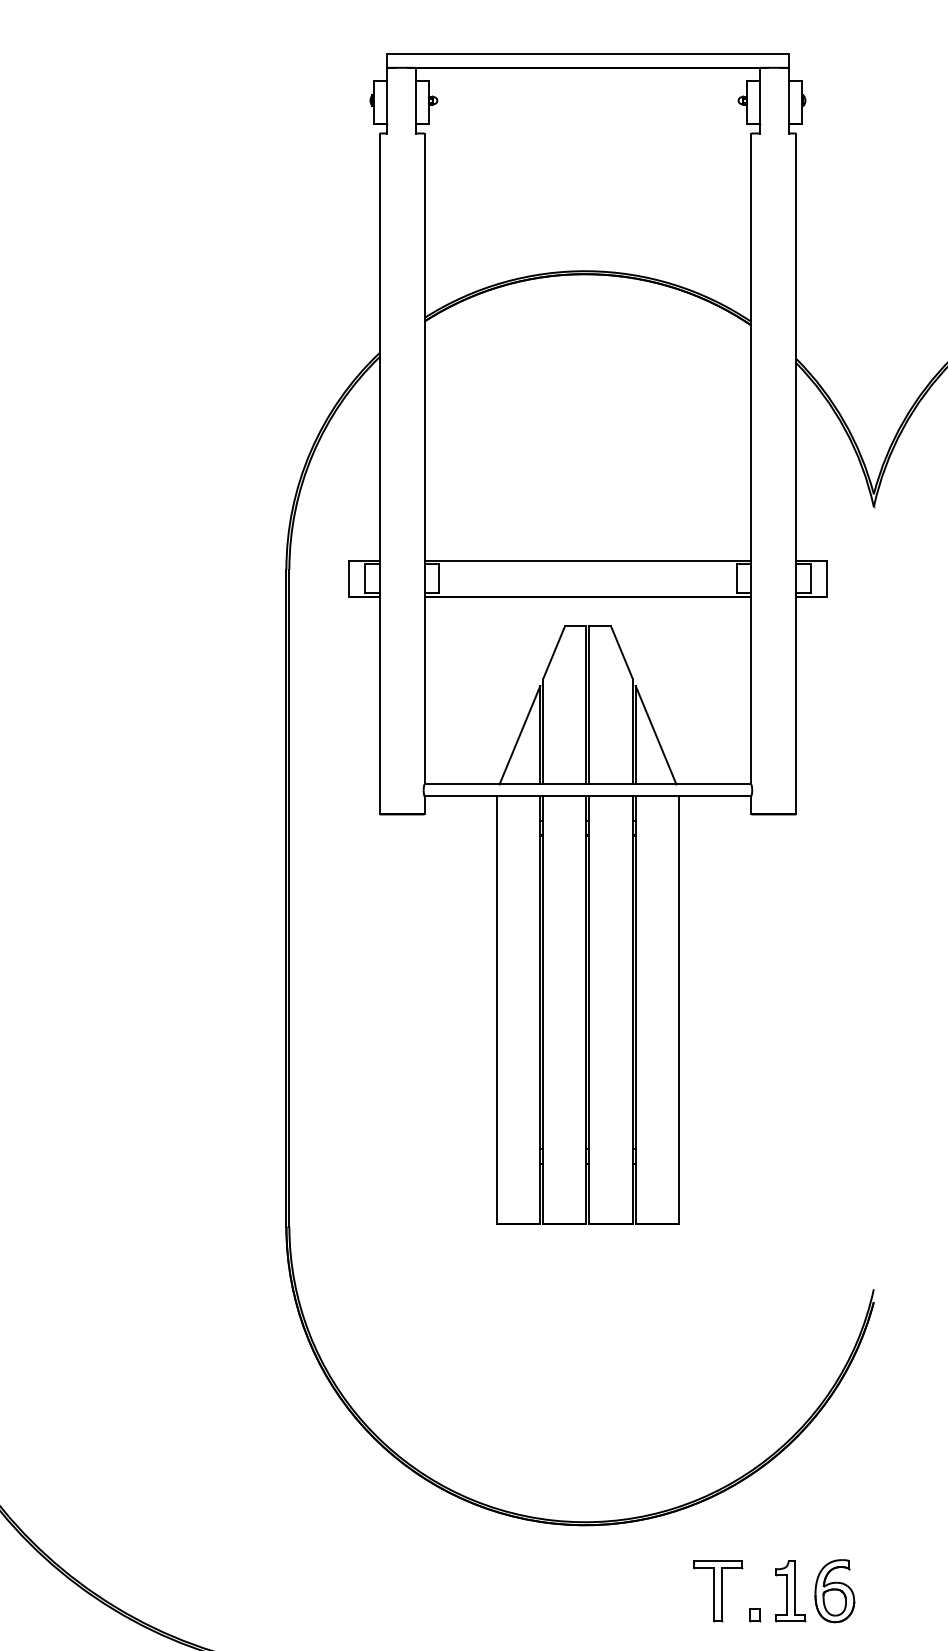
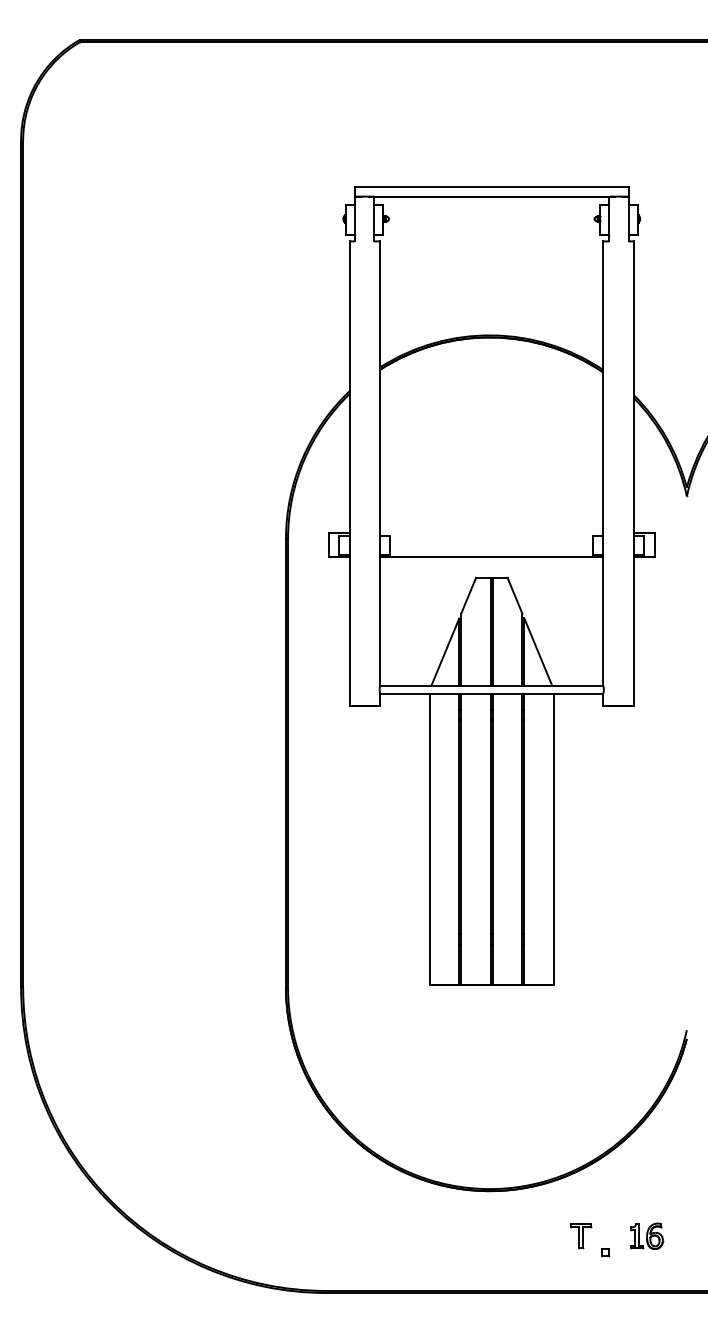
line: (587, 560) -> (491, 532), removed
part: (717, 1591) -> (580, 1236), size x0.6
part: (814, 1591) -> (646, 1236), size x0.6

